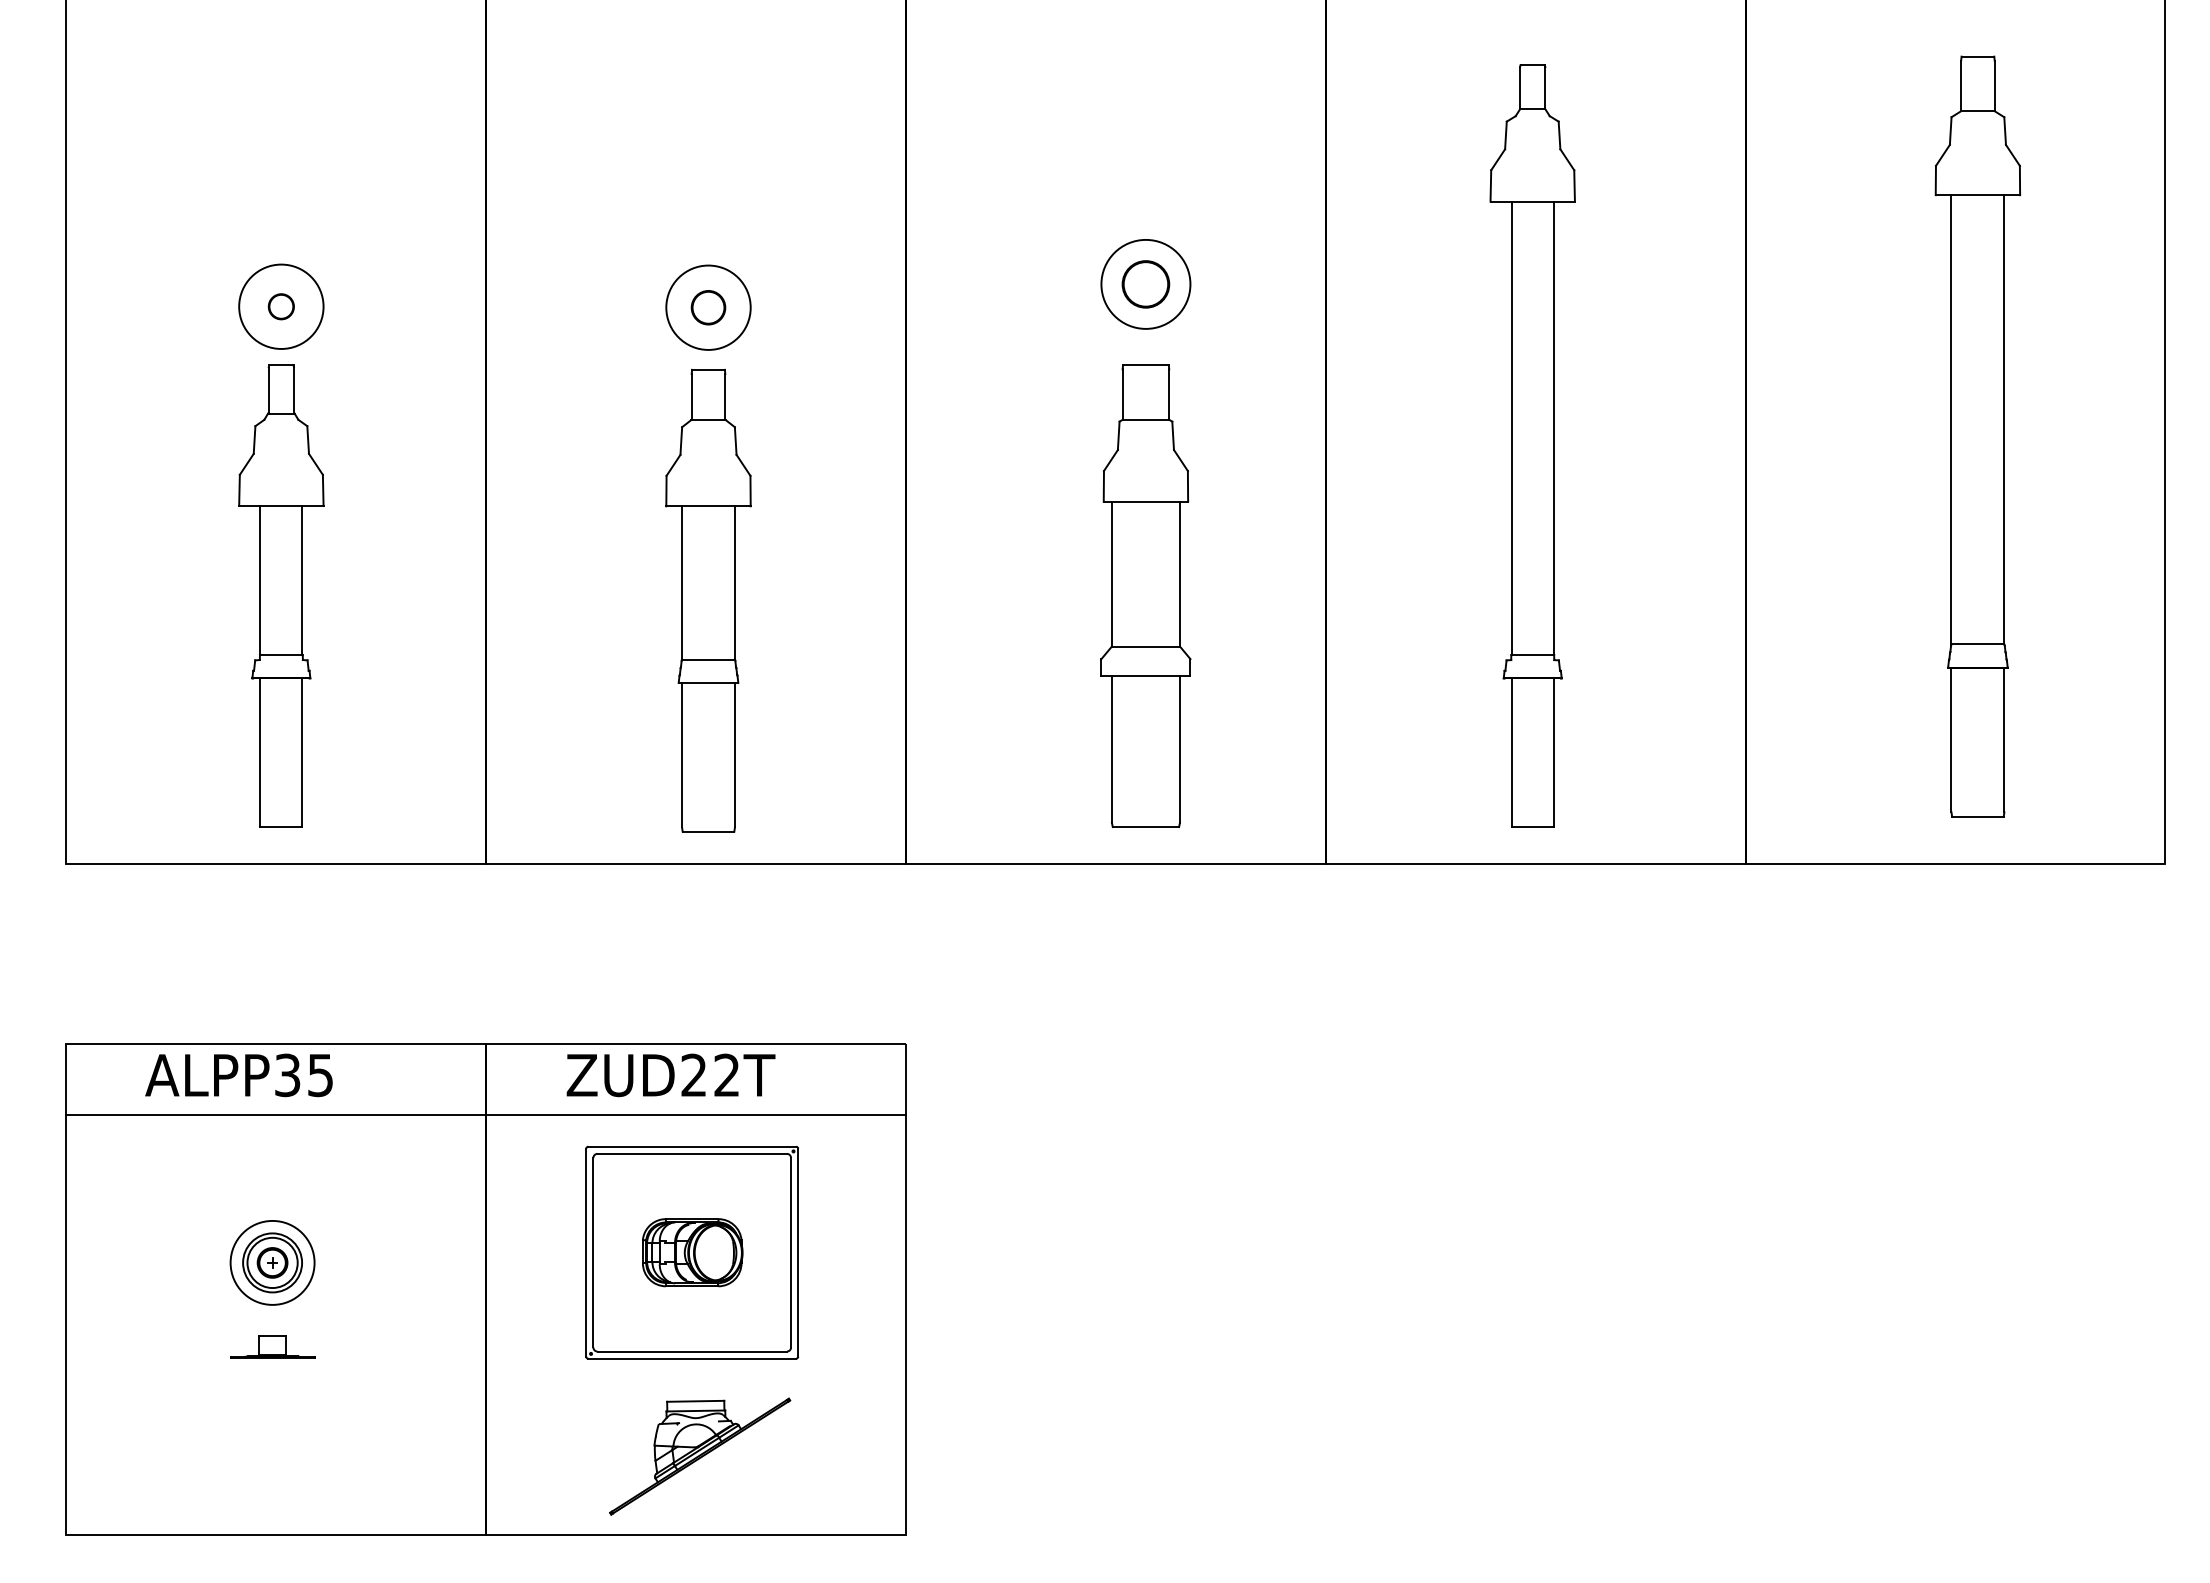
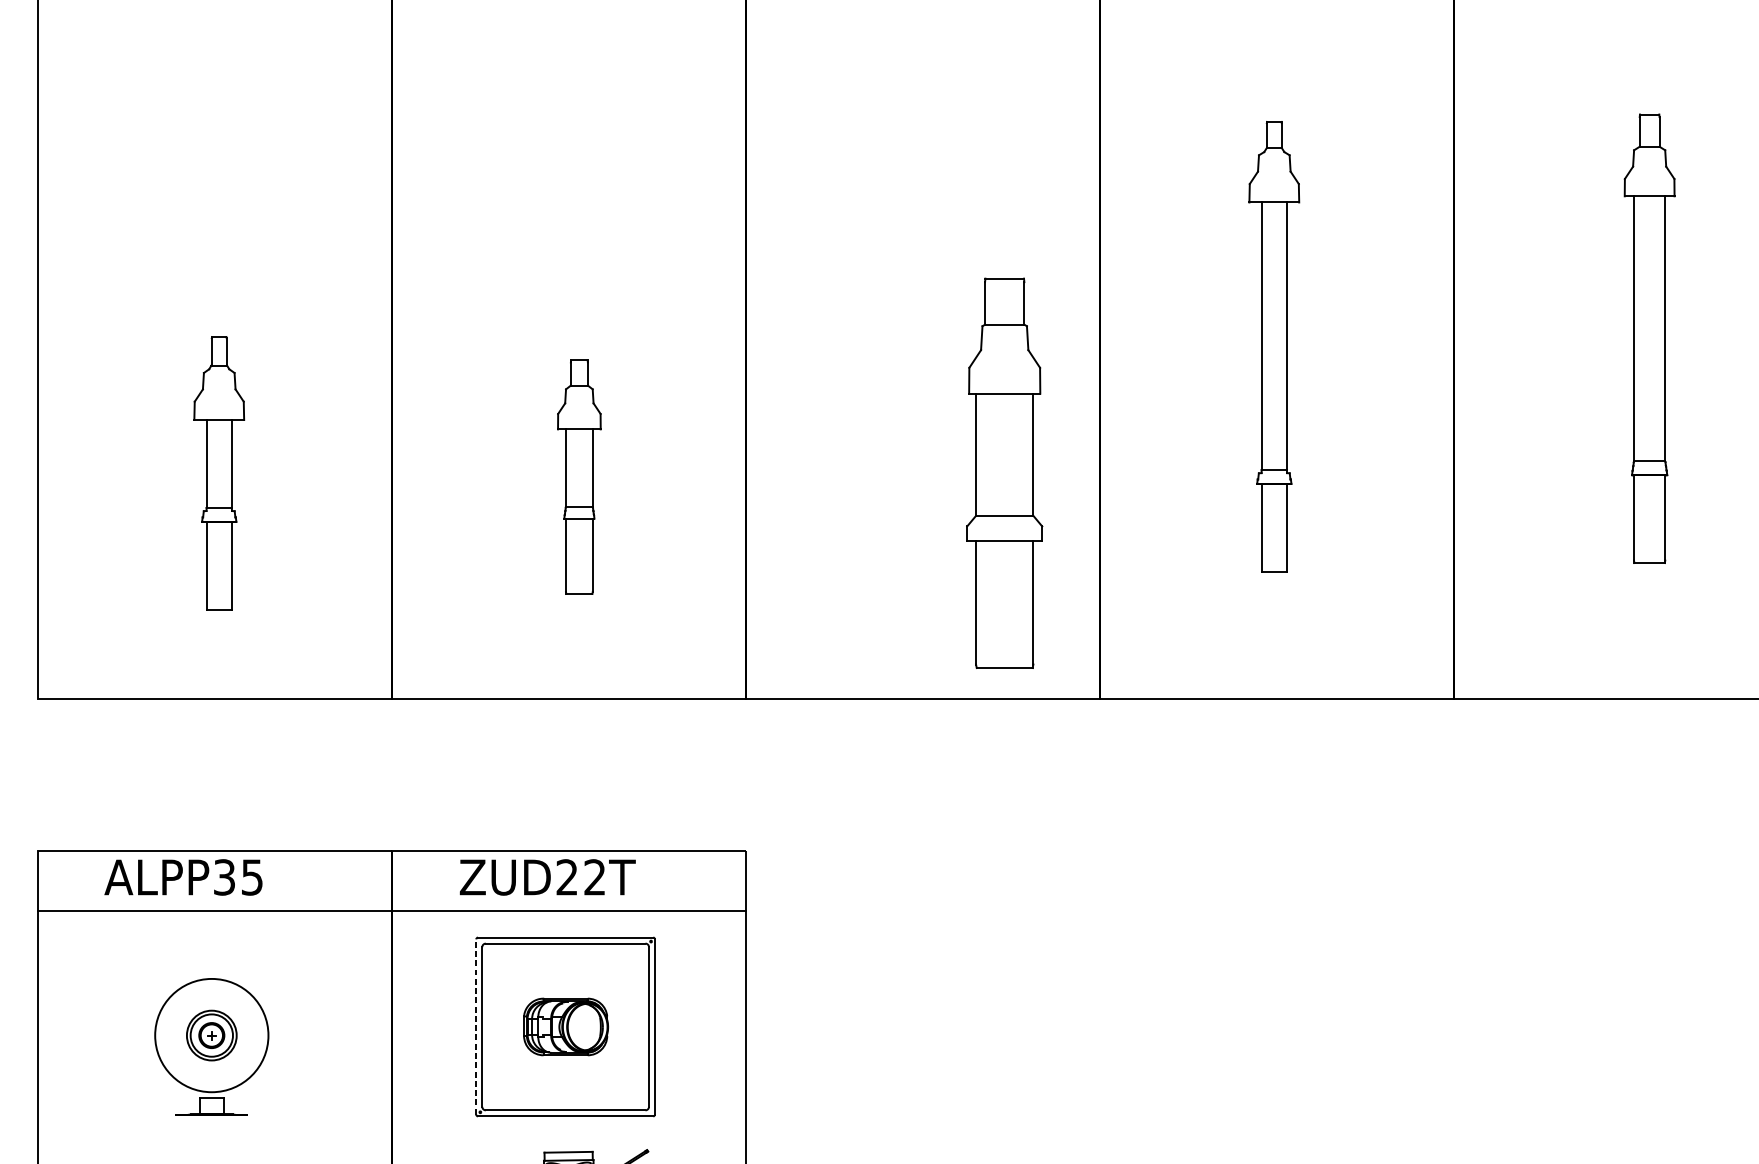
part: (1145, 284) -> (947, 210), removed
part: (281, 306) -> (219, 229), removed
part: (708, 307) -> (579, 229), removed
part: (1977, 436) -> (1649, 338), size x0.7
part: (1532, 445) -> (1274, 346), size x0.7
part: (281, 595) -> (219, 472), size x0.7
part: (1145, 595) -> (1004, 472), moved
part: (708, 600) -> (579, 477), size x0.6
line: (586, 1252) -> (476, 1026), solid -> dashed
circle: (272, 1262) -> (211, 1035), size x1.6

